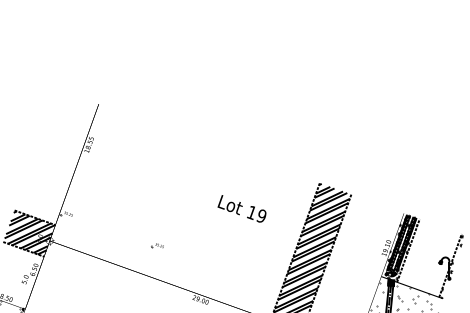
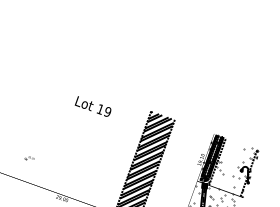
text: (241, 208) -> (92, 106), moved
hatch: (432, 257) -> (235, 166), added

